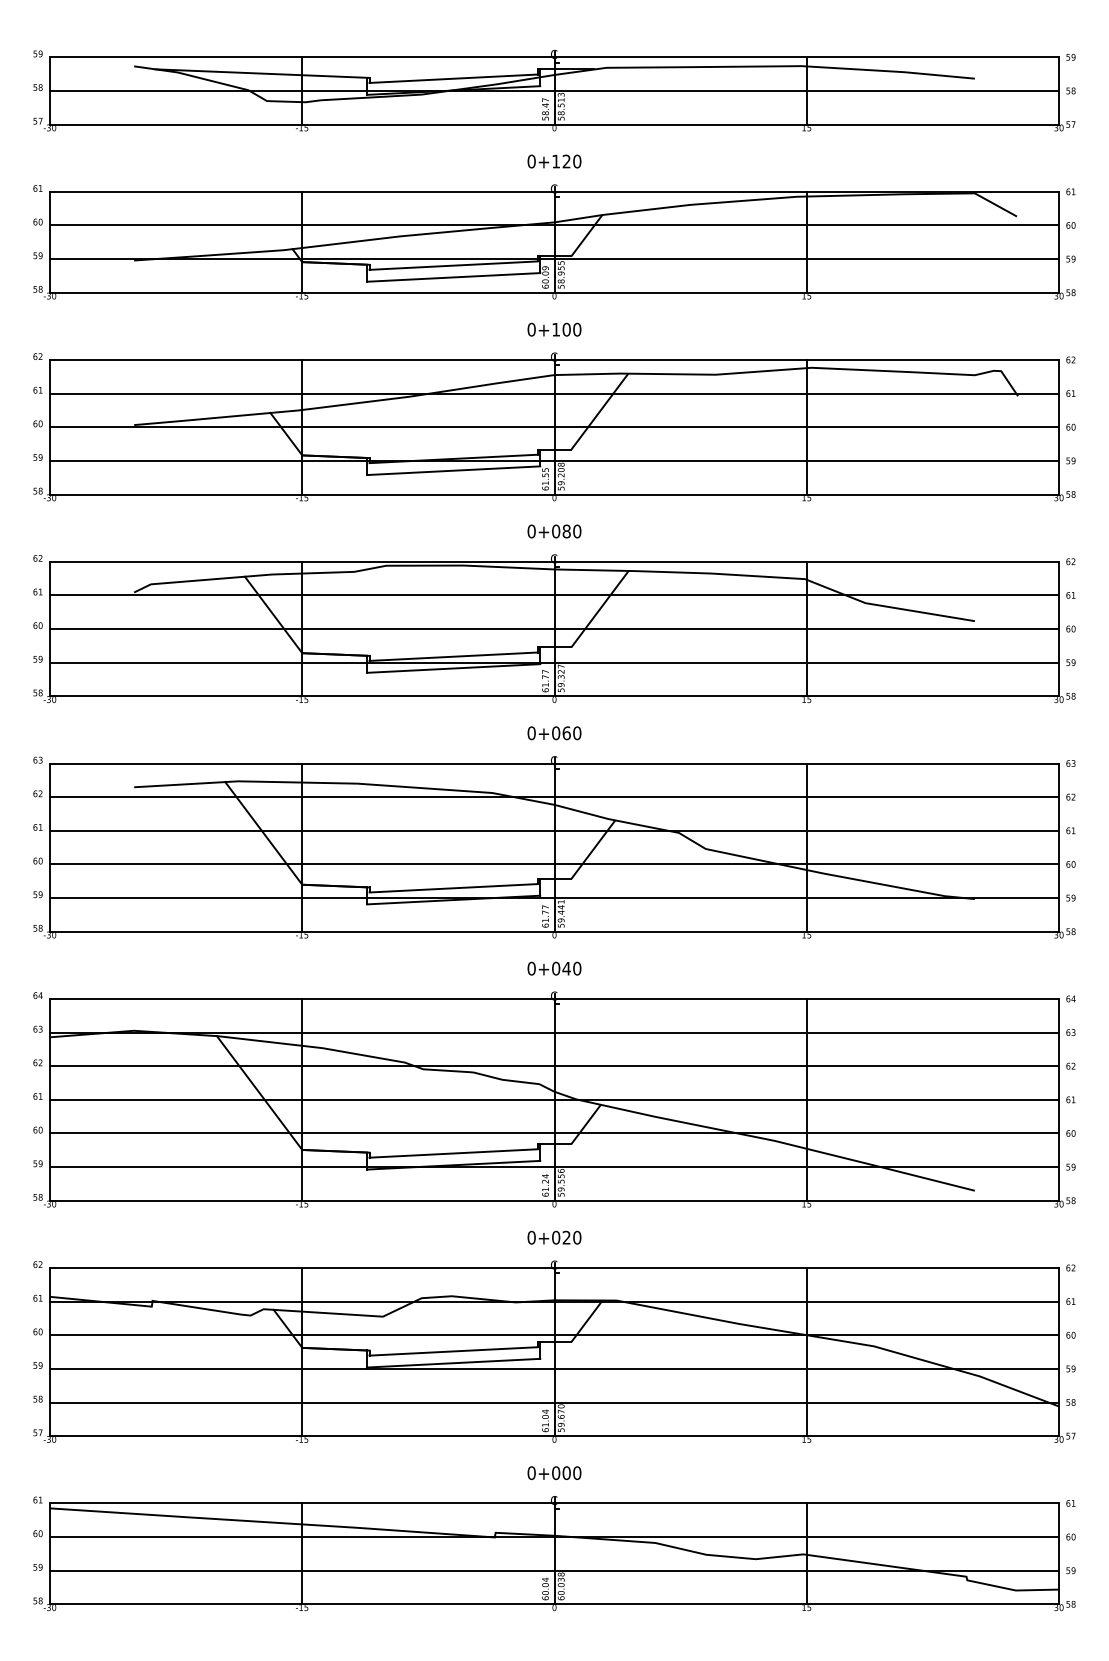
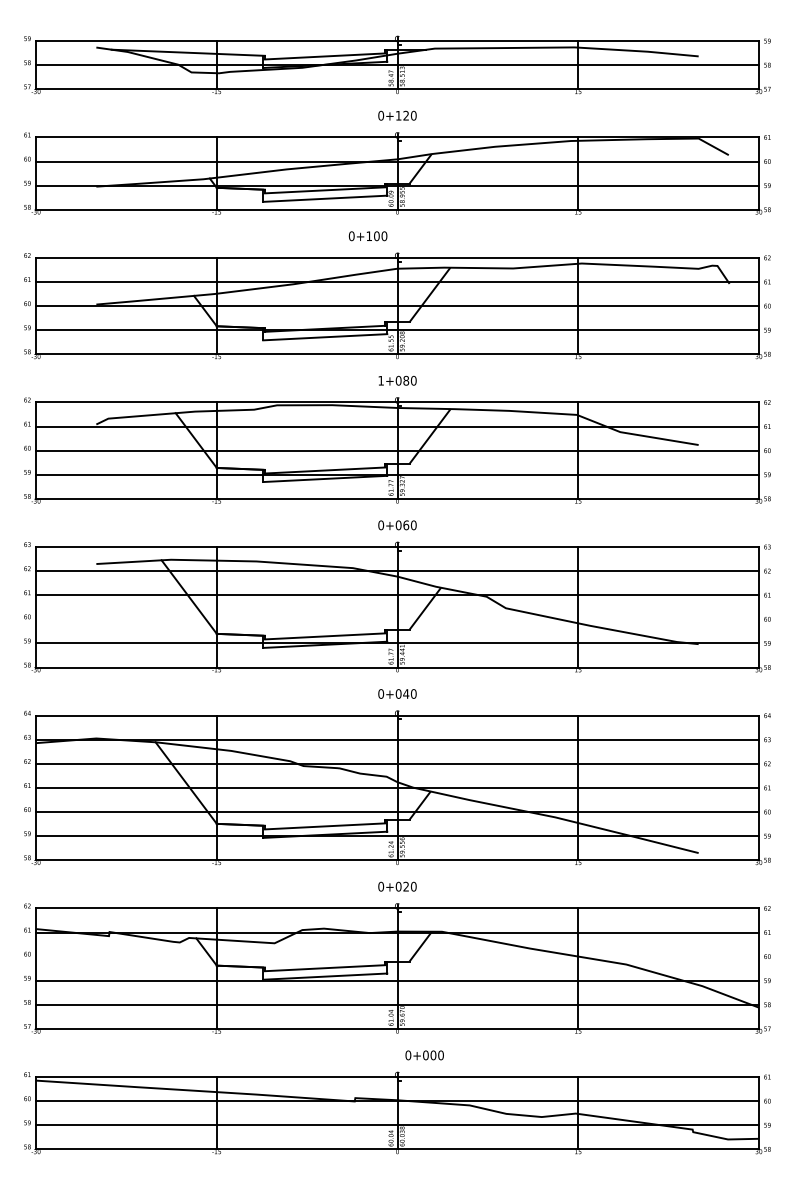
text: (554, 329) -> (368, 236), moved
text: (531, 531) -> (381, 380), 0+080 -> 1+080
line: (554, 864) -> (397, 619), removed
line: (554, 1335) -> (397, 956), removed
text: (554, 1472) -> (424, 1054), moved

